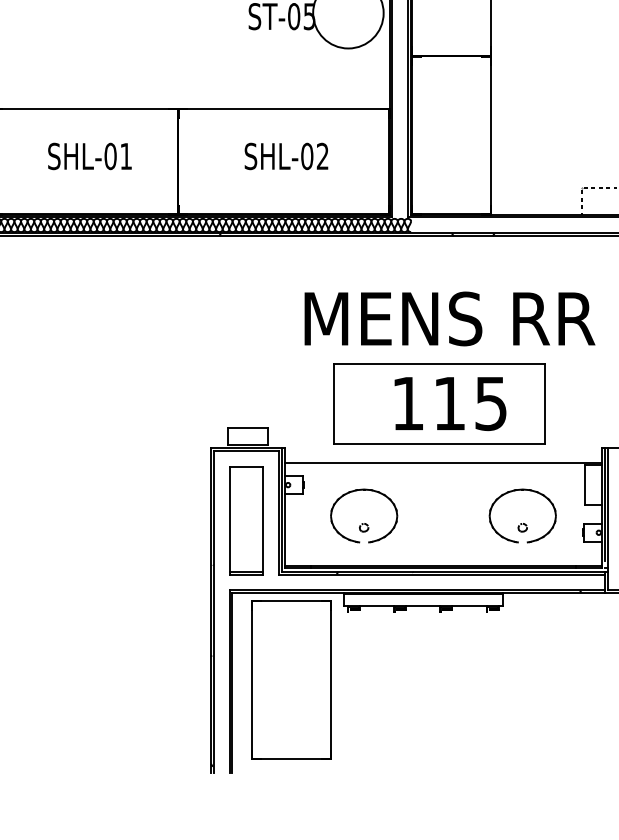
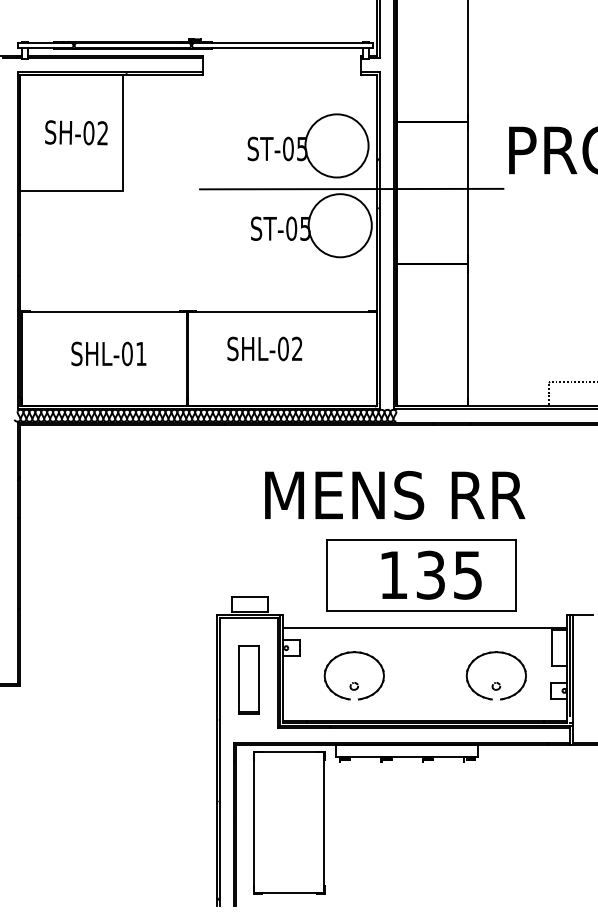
text: (286, 155) -> (264, 348), moved
text: (450, 319) -> (395, 495), moved
text: (449, 402) -> (430, 574), 115 -> 135
part: (245, 520) -> (248, 679), size x0.7

